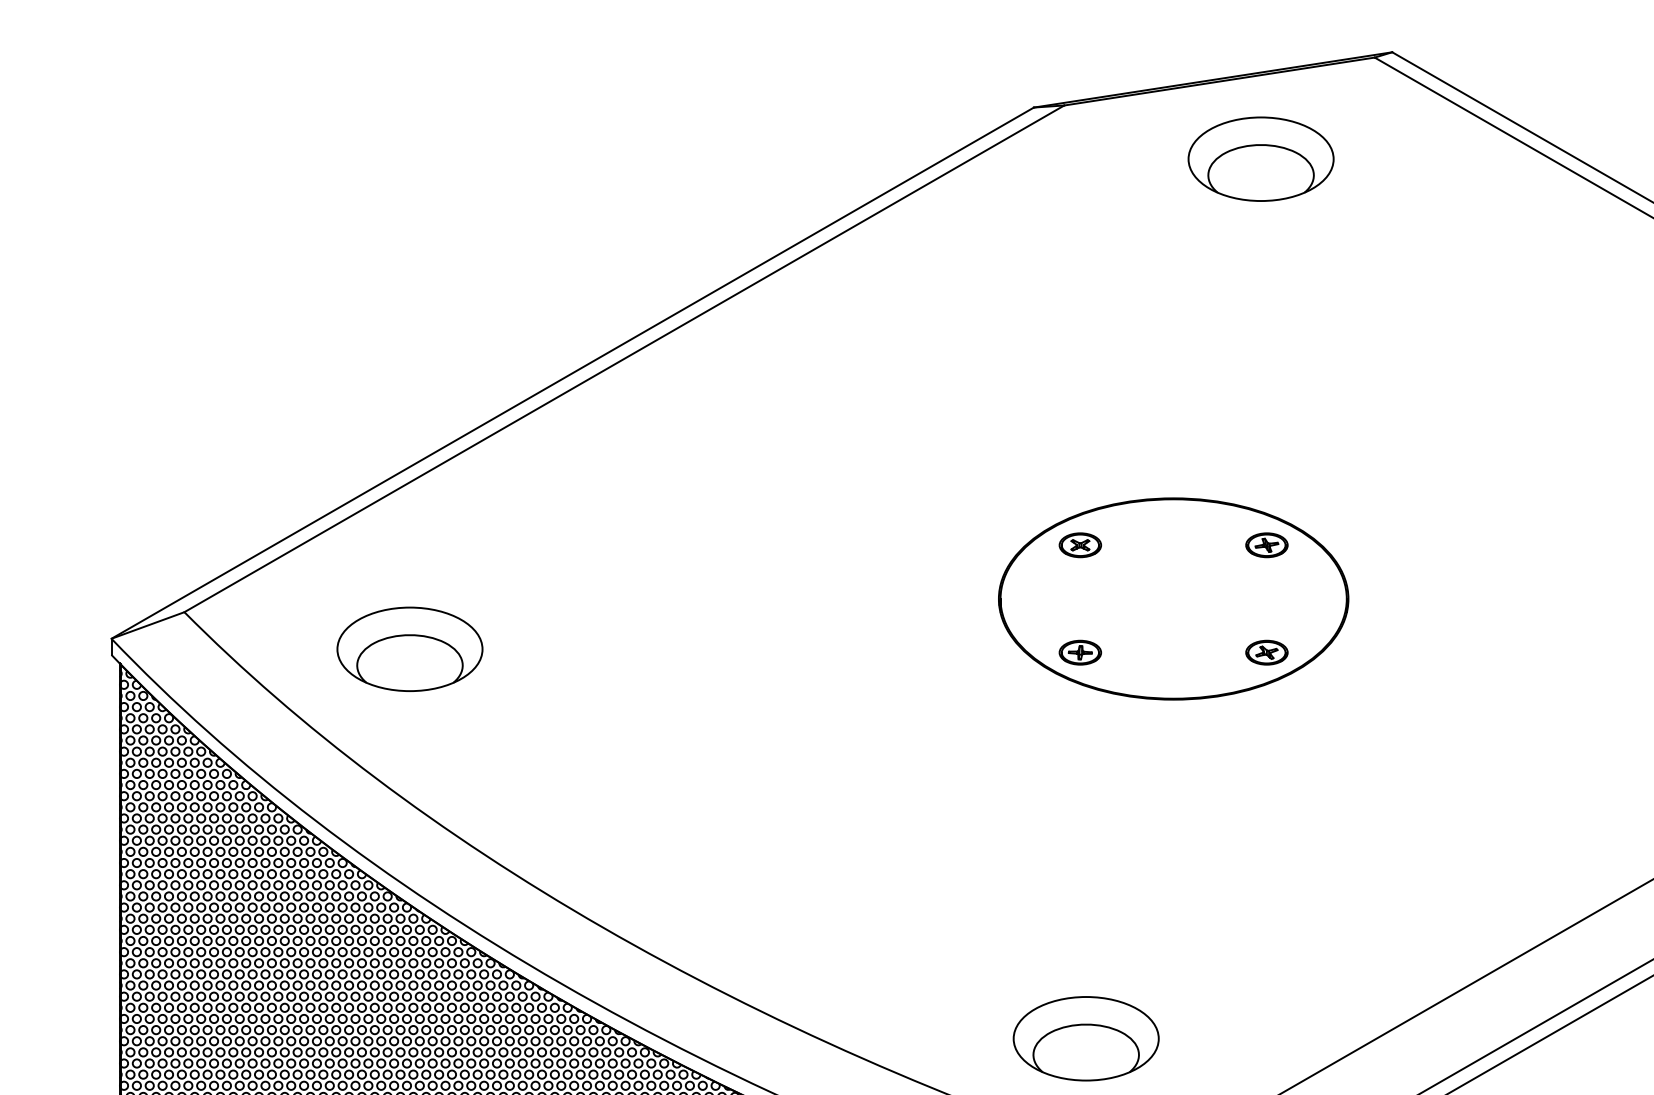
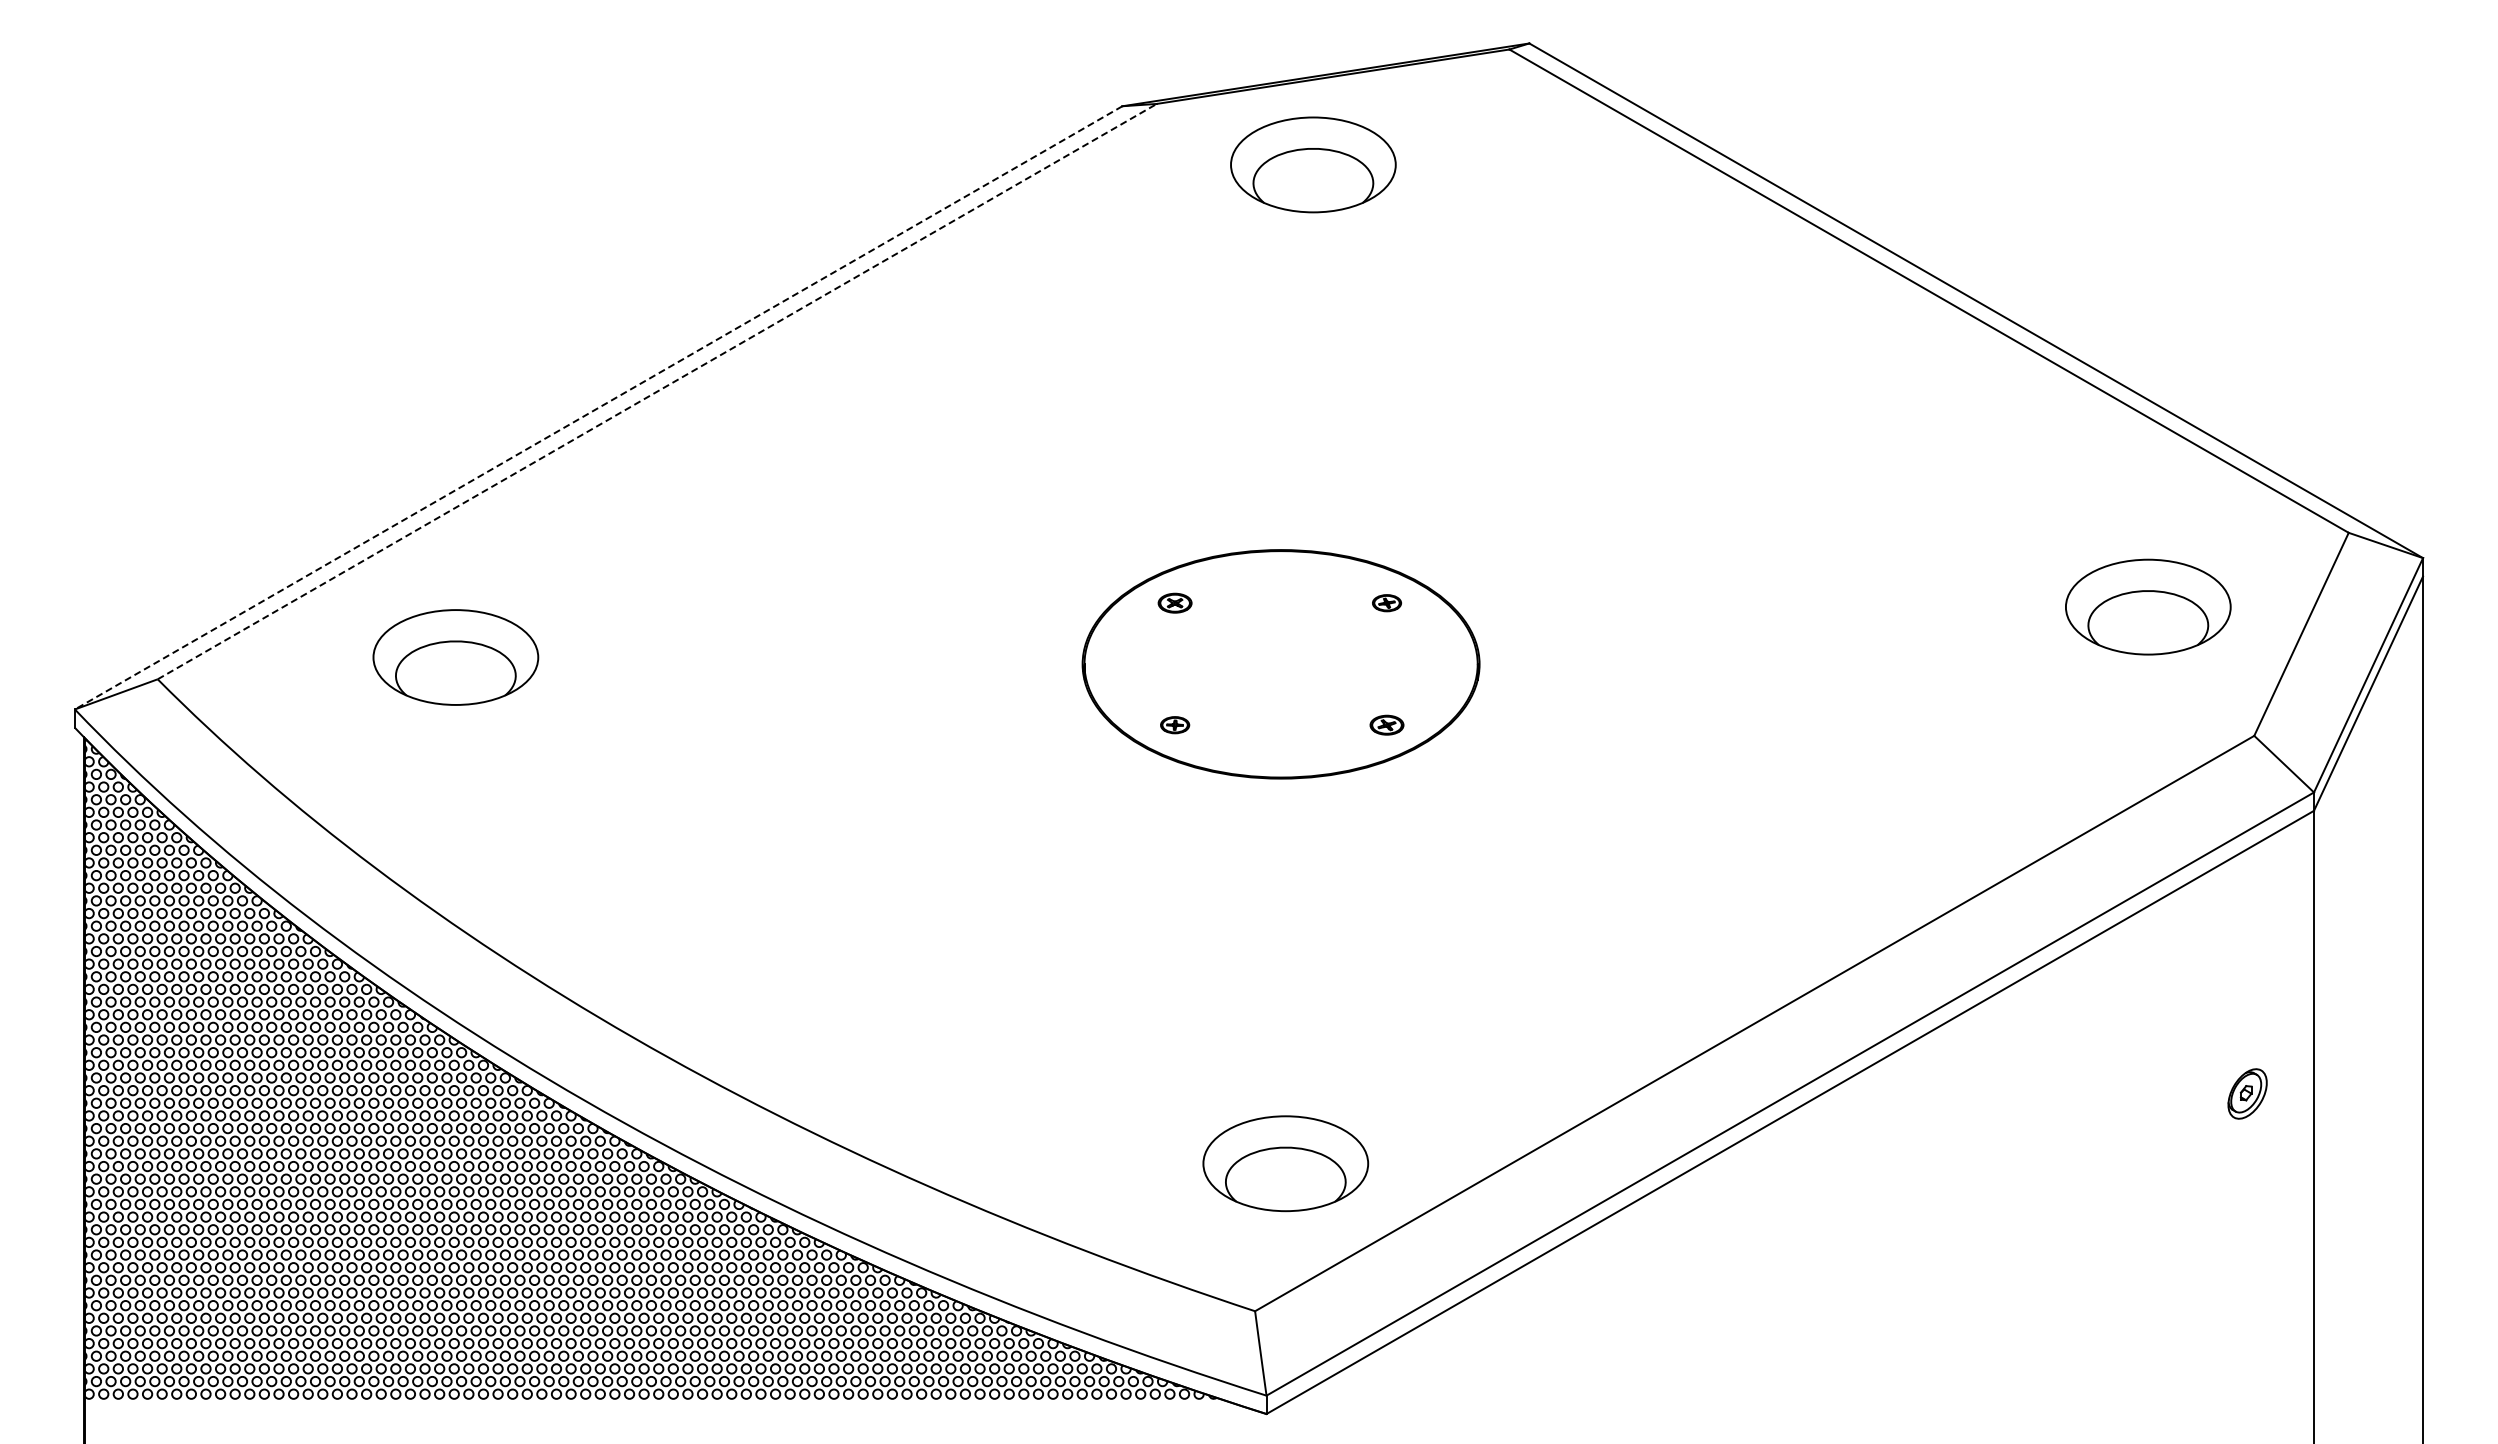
part: (1261, 158) -> (1313, 164), moved
line: (624, 358) -> (657, 391), solid -> dashed
line: (572, 373) -> (598, 408), solid -> dashed
part: (1079, 544) -> (1174, 602), size x0.7
part: (1266, 544) -> (1386, 602), size x0.6
part: (409, 649) -> (455, 657), moved
part: (1079, 651) -> (1174, 724), size x0.6
part: (1266, 651) -> (1386, 724), size x0.7
part: (1085, 1038) -> (1285, 1163), moved

